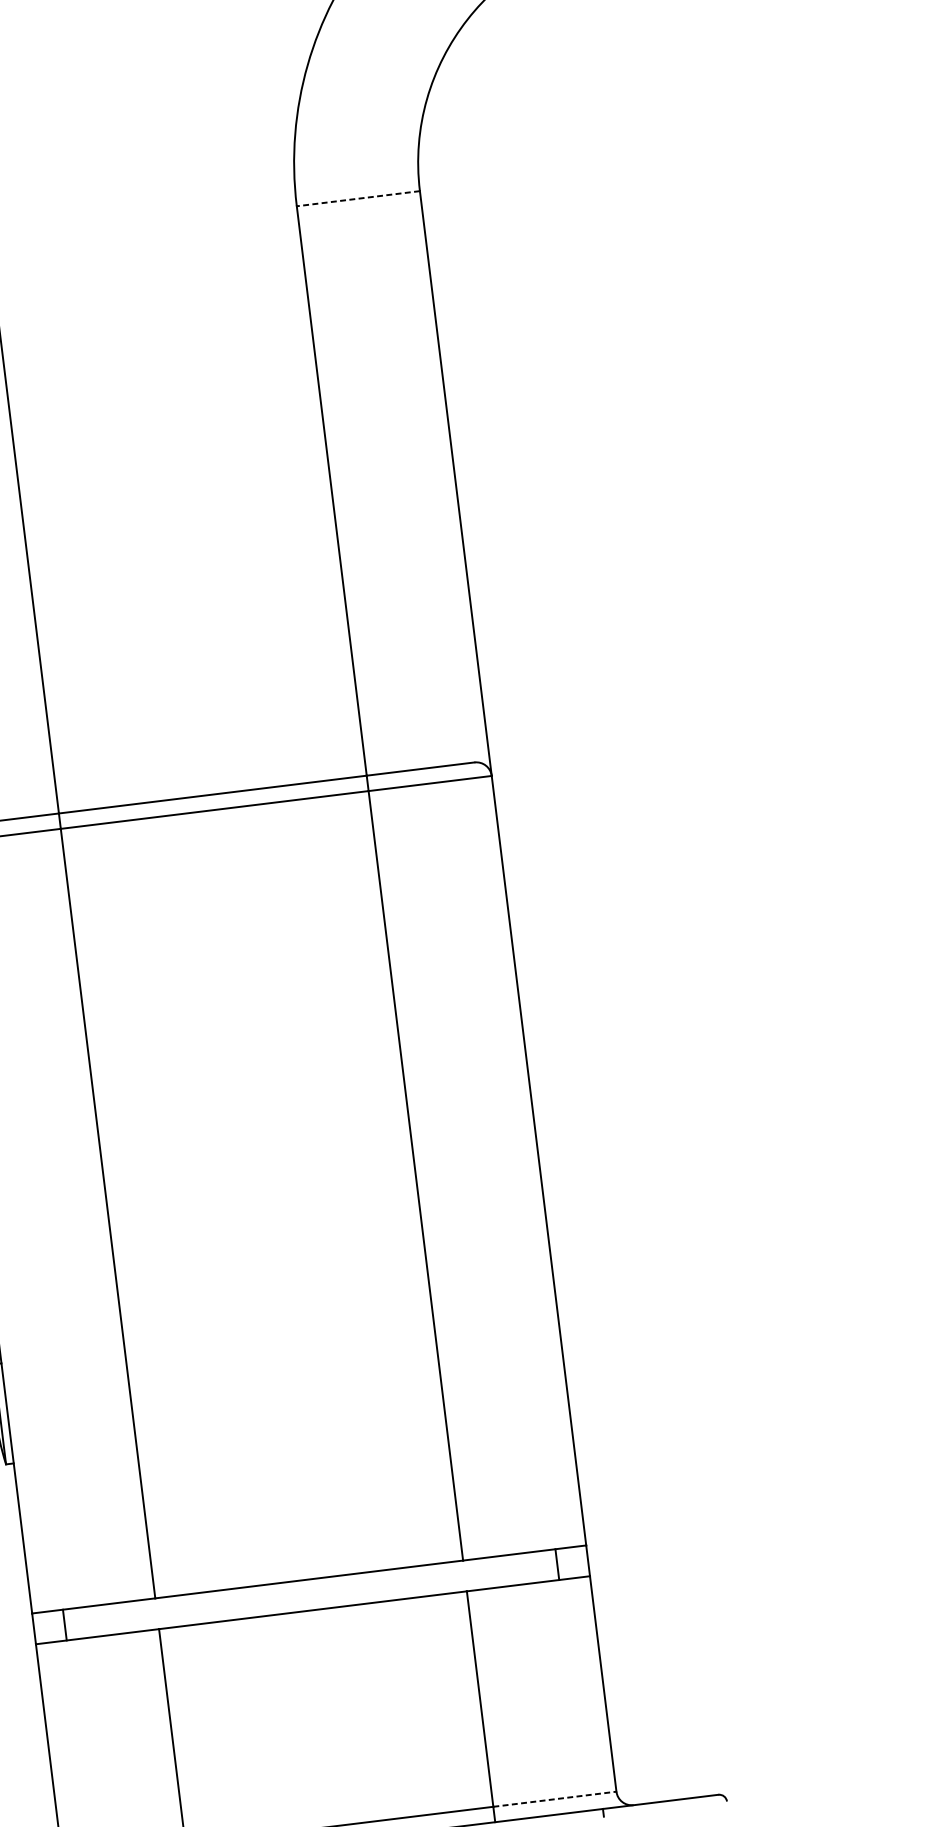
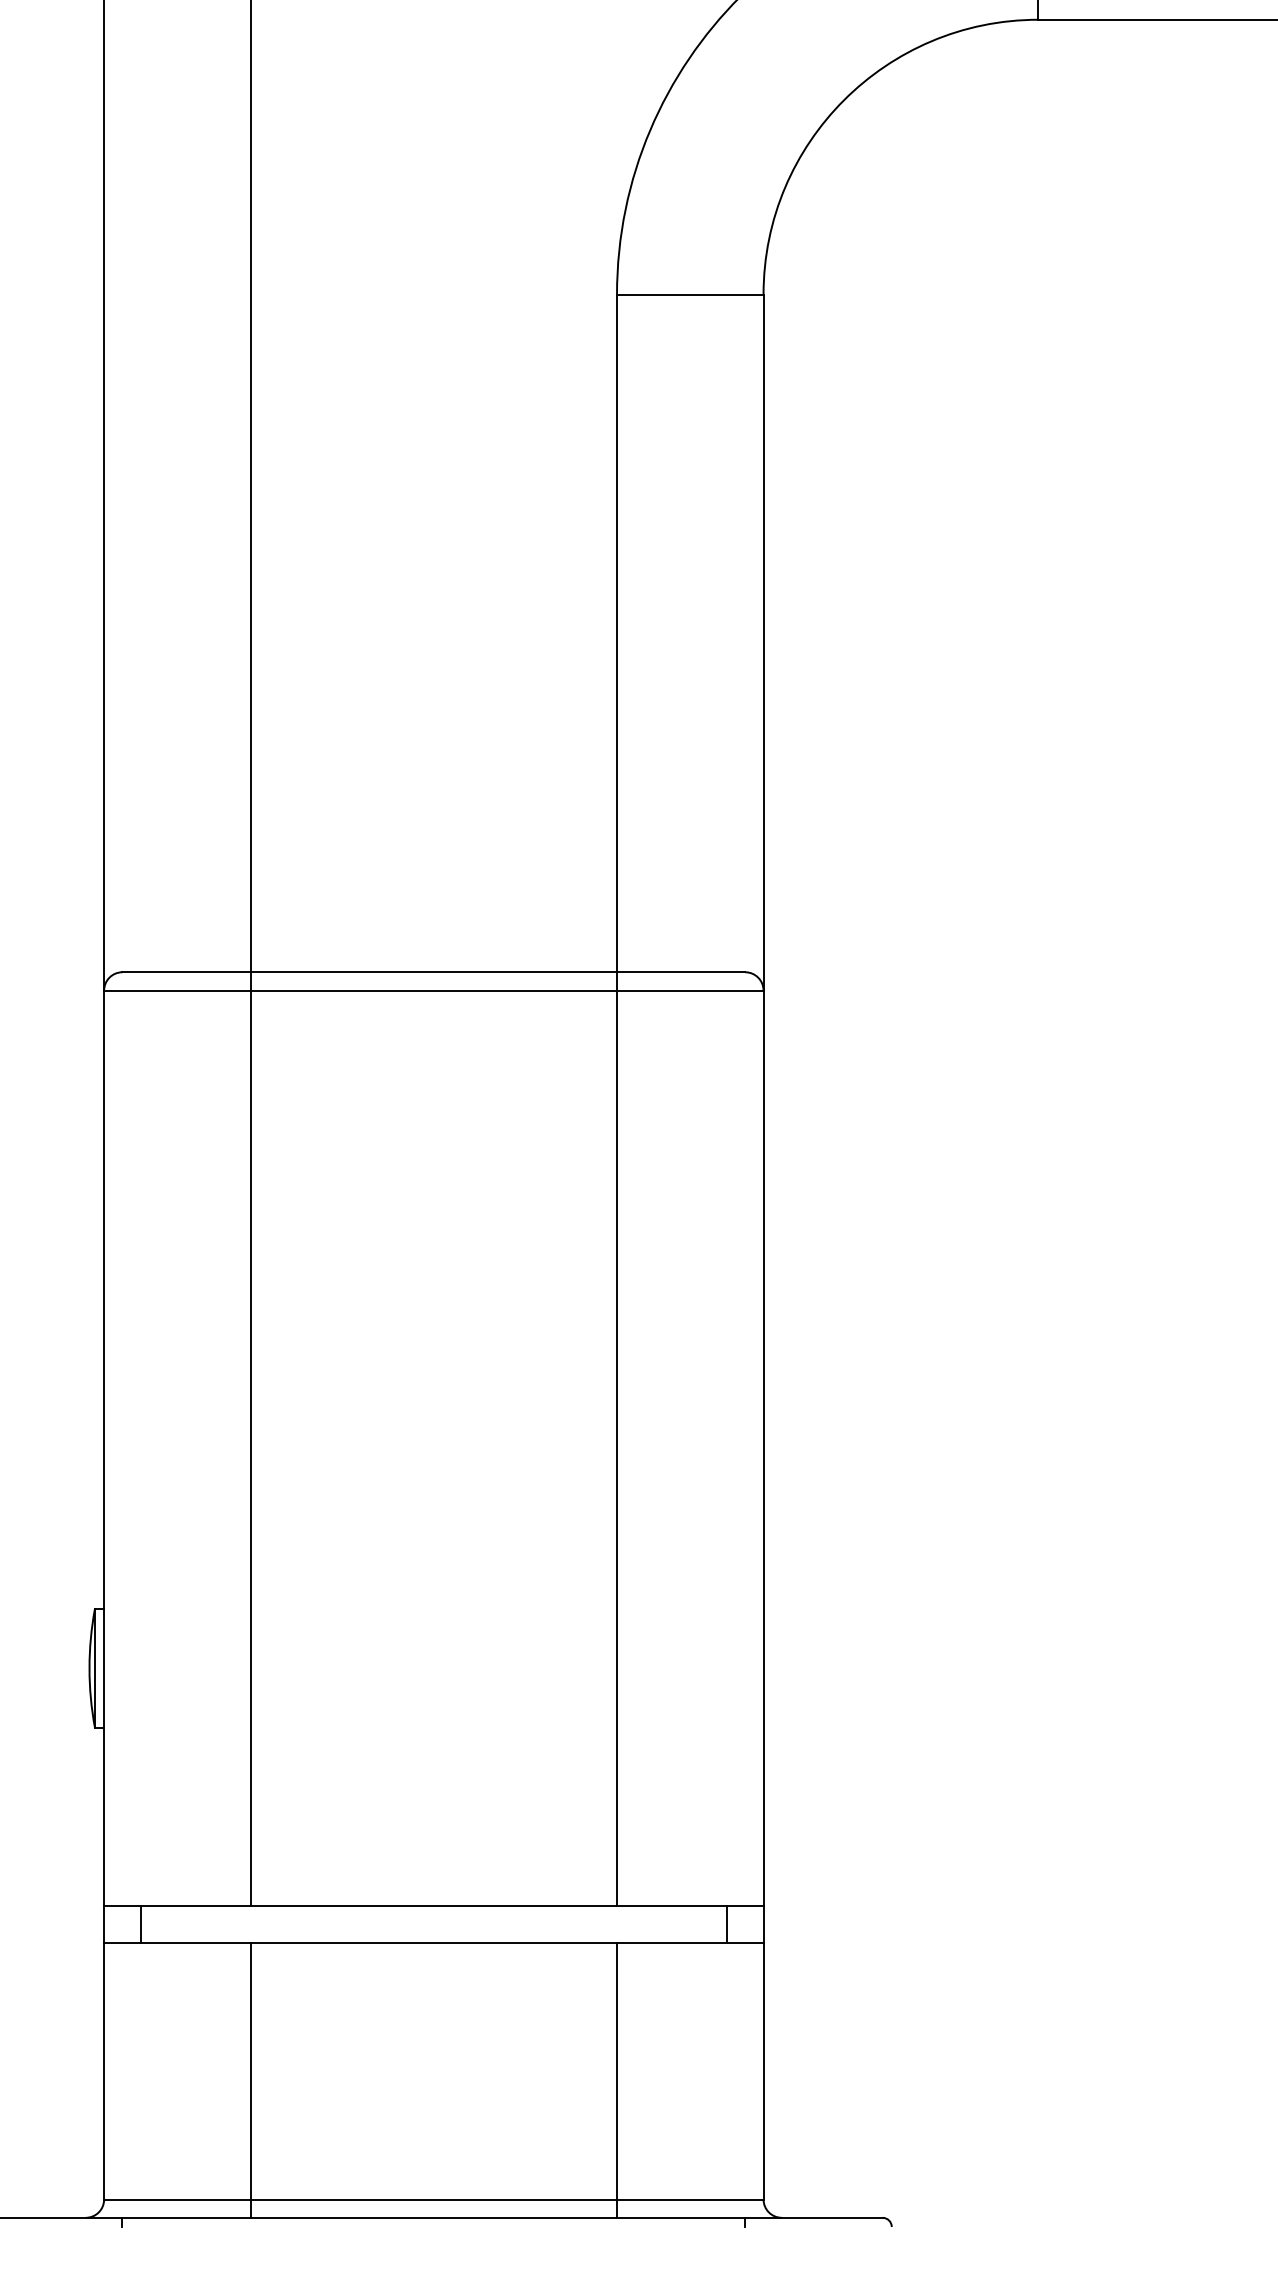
line: (357, 198) -> (689, 294), dashed -> solid
line: (555, 1799) -> (690, 2199), dashed -> solid

